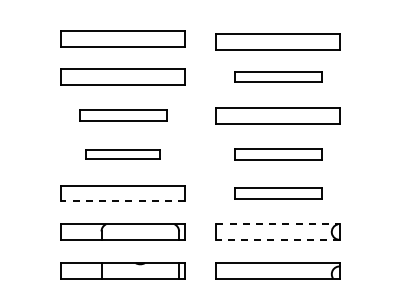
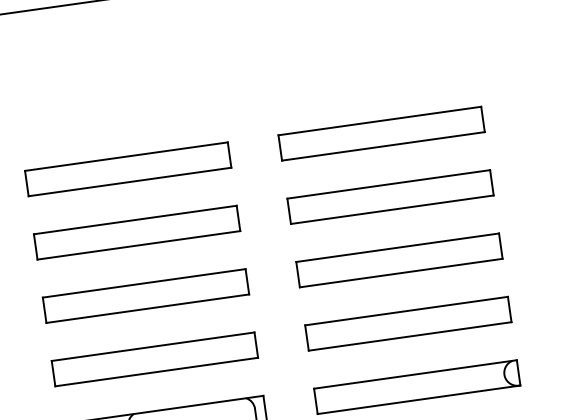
part: (122, 38) -> (118, 106), removed
part: (277, 41) -> (372, 76), removed
part: (277, 76) -> (380, 133), size x1.43
part: (122, 115) -> (135, 232), size x1.43
part: (122, 154) -> (144, 296), size x1.67
part: (277, 154) -> (397, 260), size x1.43
part: (277, 193) -> (406, 324), size x1.43
line: (122, 201) -> (155, 372), dashed -> solid
line: (278, 224) -> (415, 374), dashed -> solid
line: (277, 239) -> (417, 399), dashed -> solid

